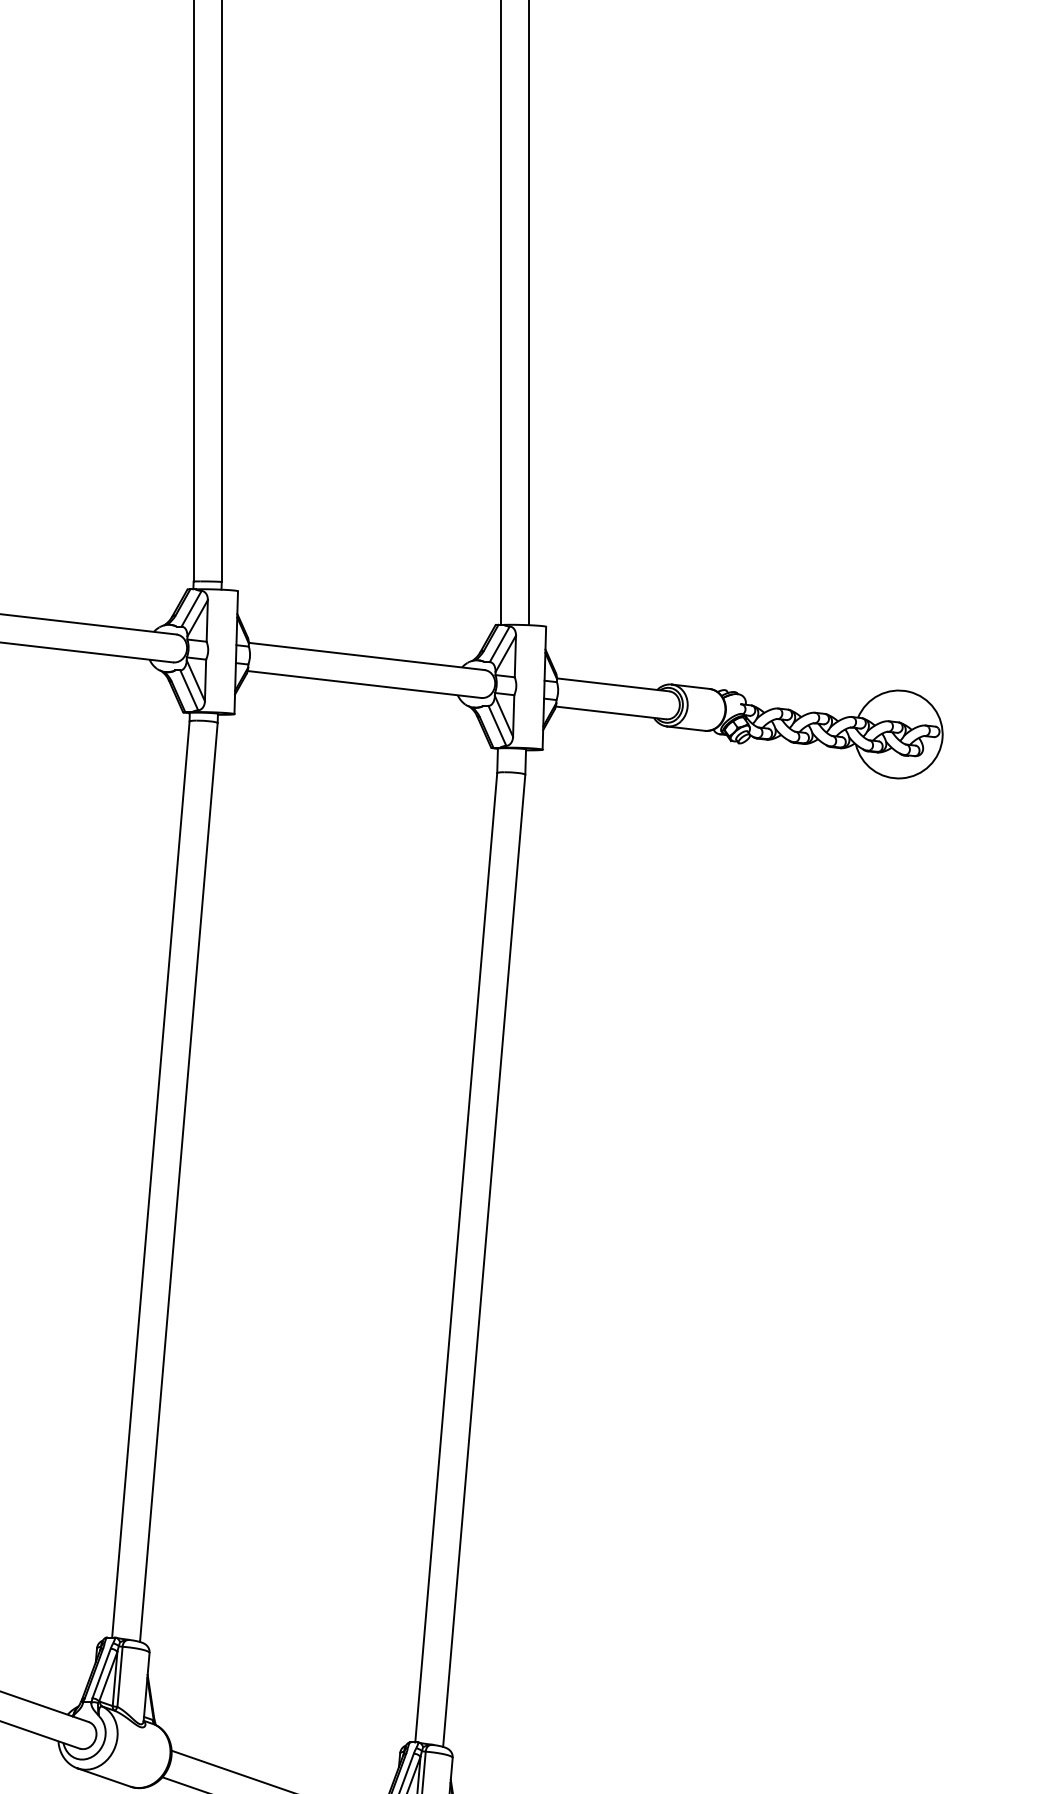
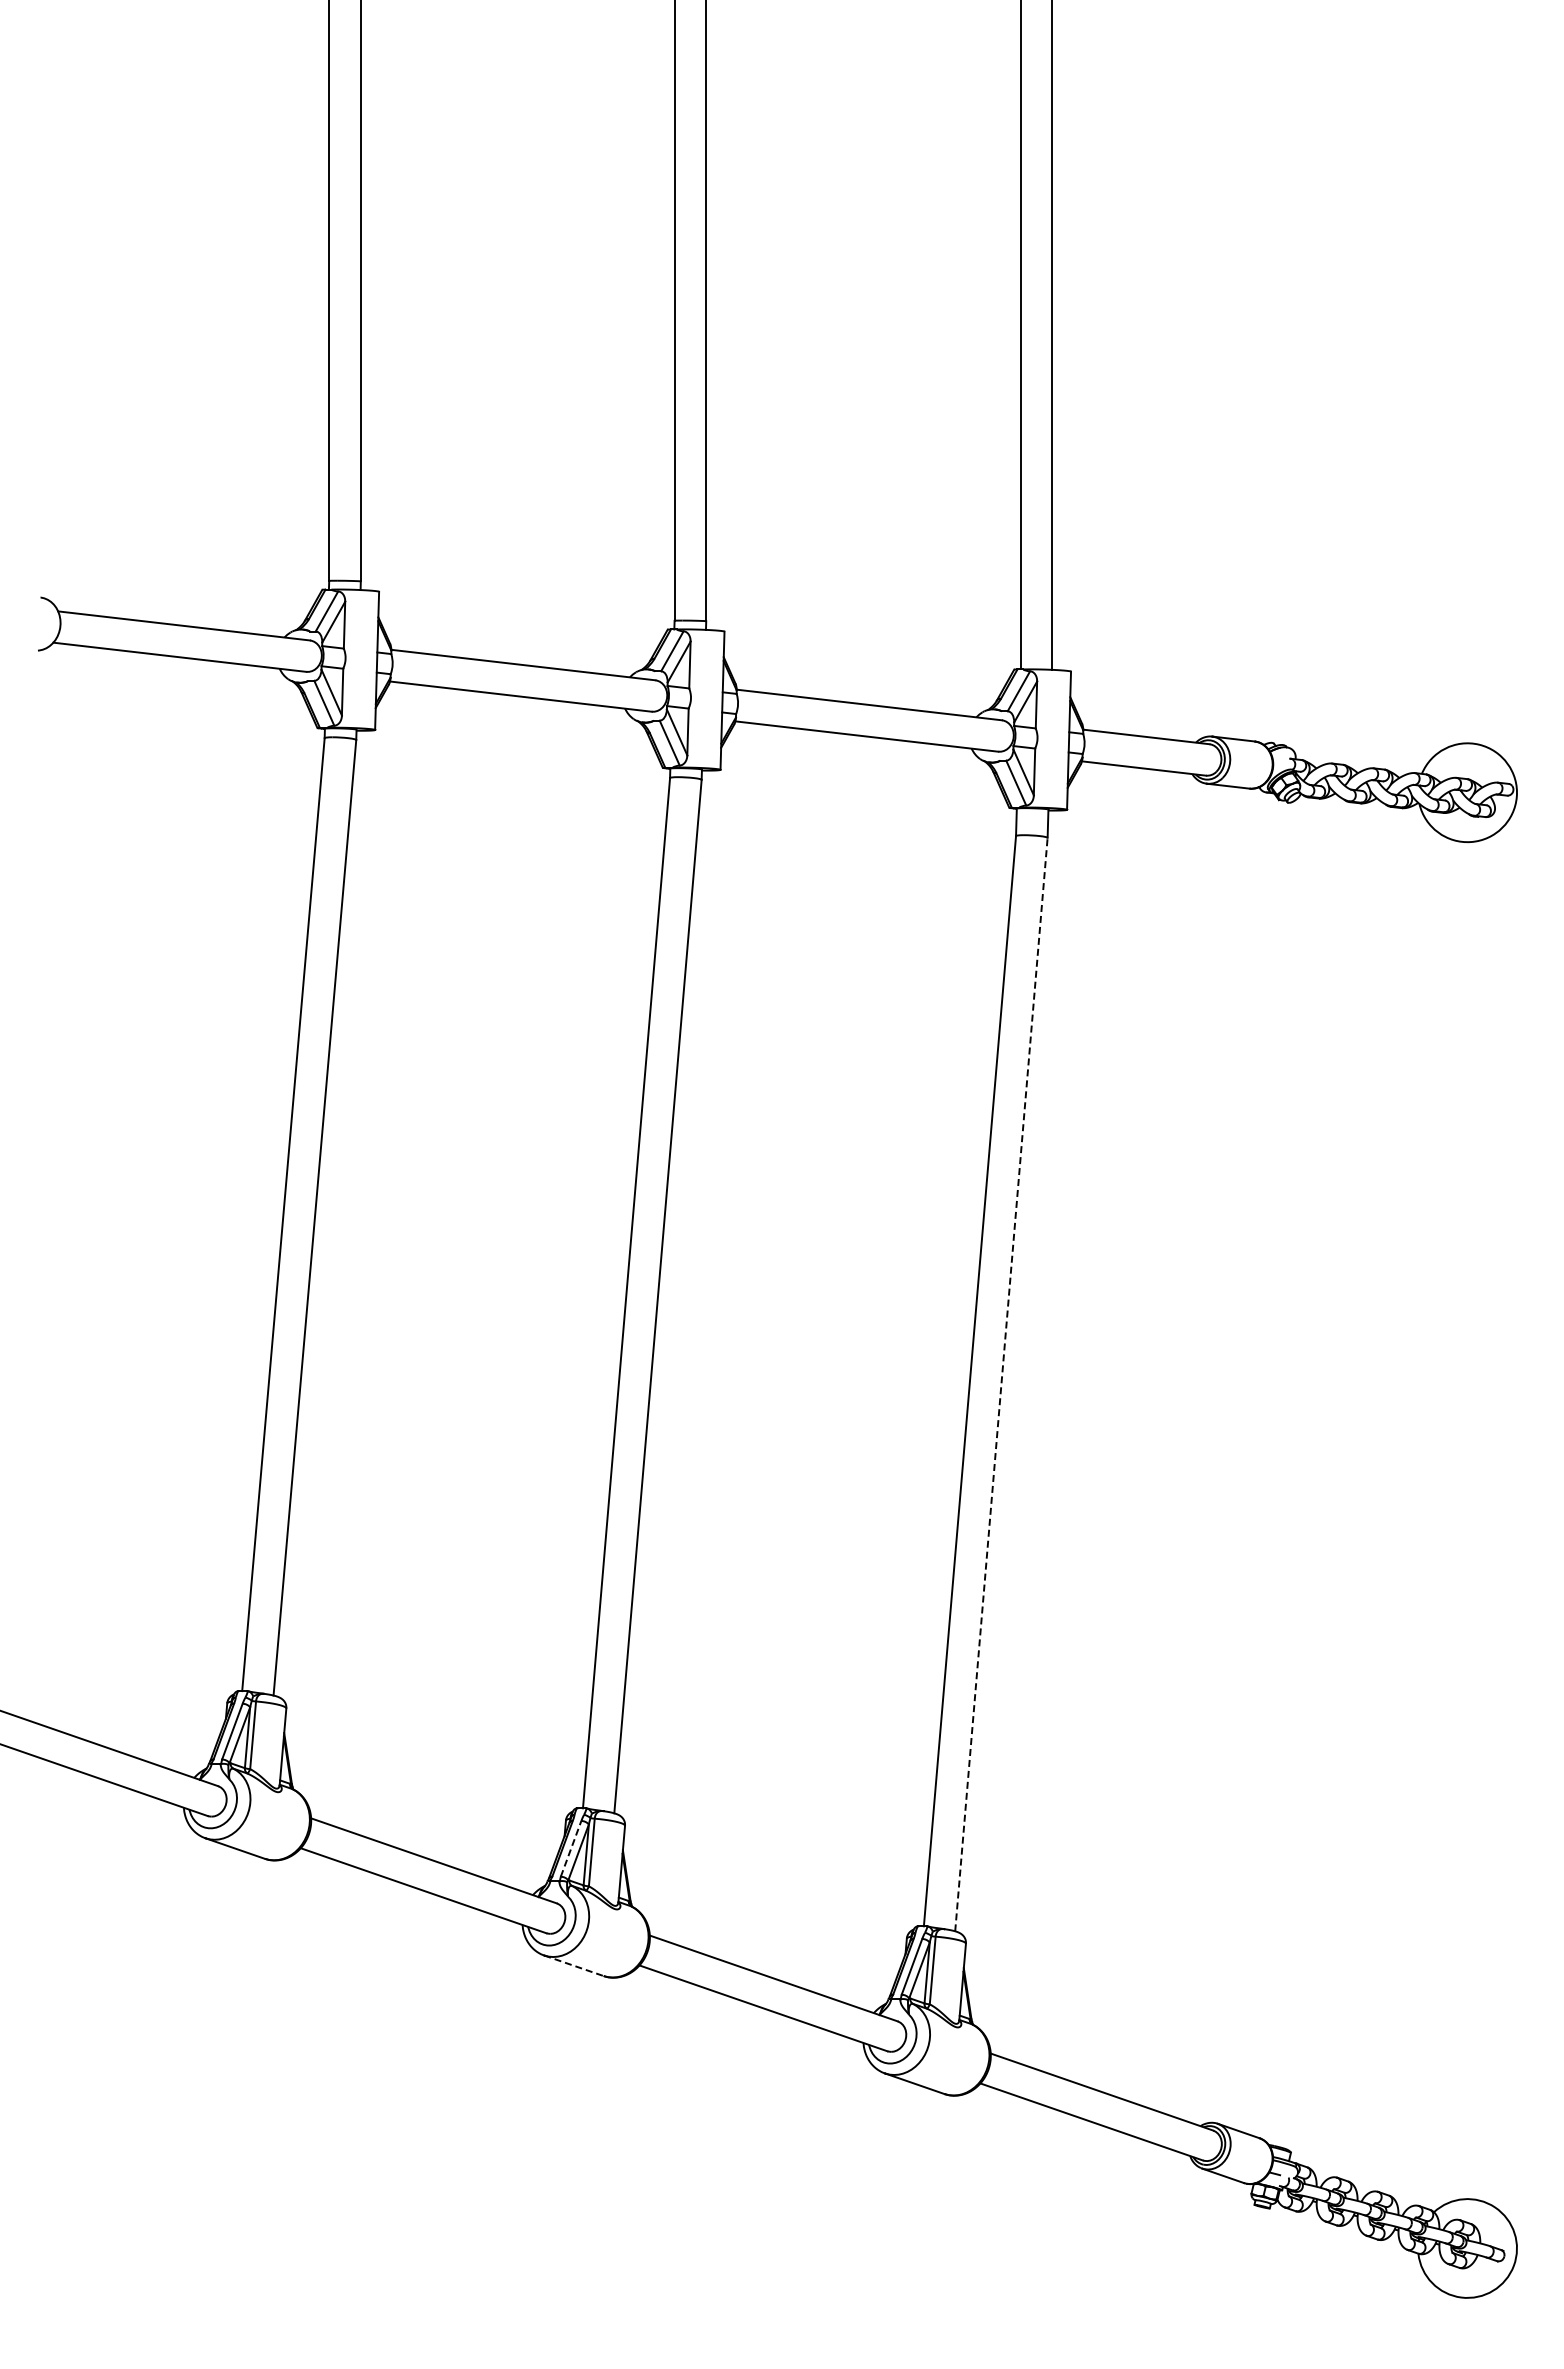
line: (484, 1260) -> (1001, 1384), solid -> dashed
line: (101, 1673) -> (571, 1848), solid -> dashed
line: (104, 1777) -> (574, 1965), solid -> dashed

